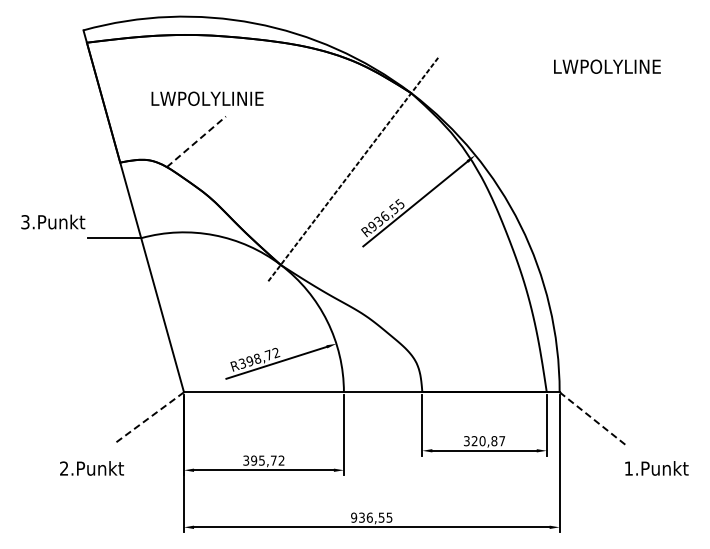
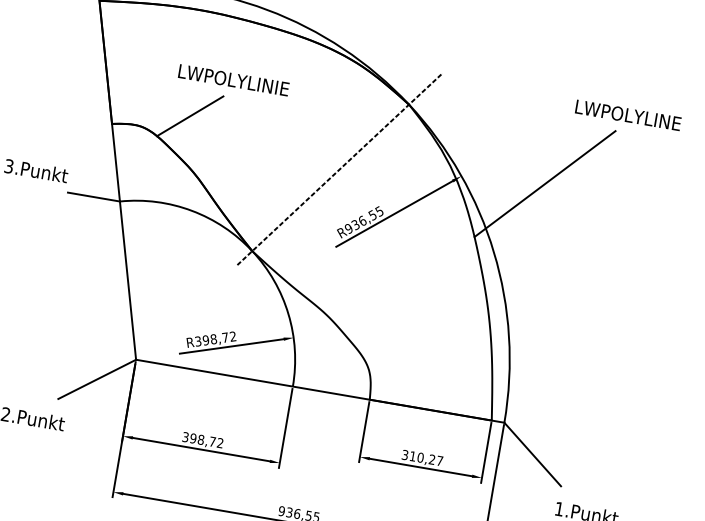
text: (607, 66) -> (628, 115), moved
text: (207, 98) -> (233, 80), moved
line: (196, 141) -> (190, 115), dashed -> solid
line: (559, 148) -> (545, 183), added
line: (148, 418) -> (96, 379), dashed -> solid
line: (593, 418) -> (533, 454), dashed -> solid
text: (484, 441) -> (422, 458), 320,87 -> 310,27
text: (261, 460) -> (200, 439), 395,72 -> 398,72

